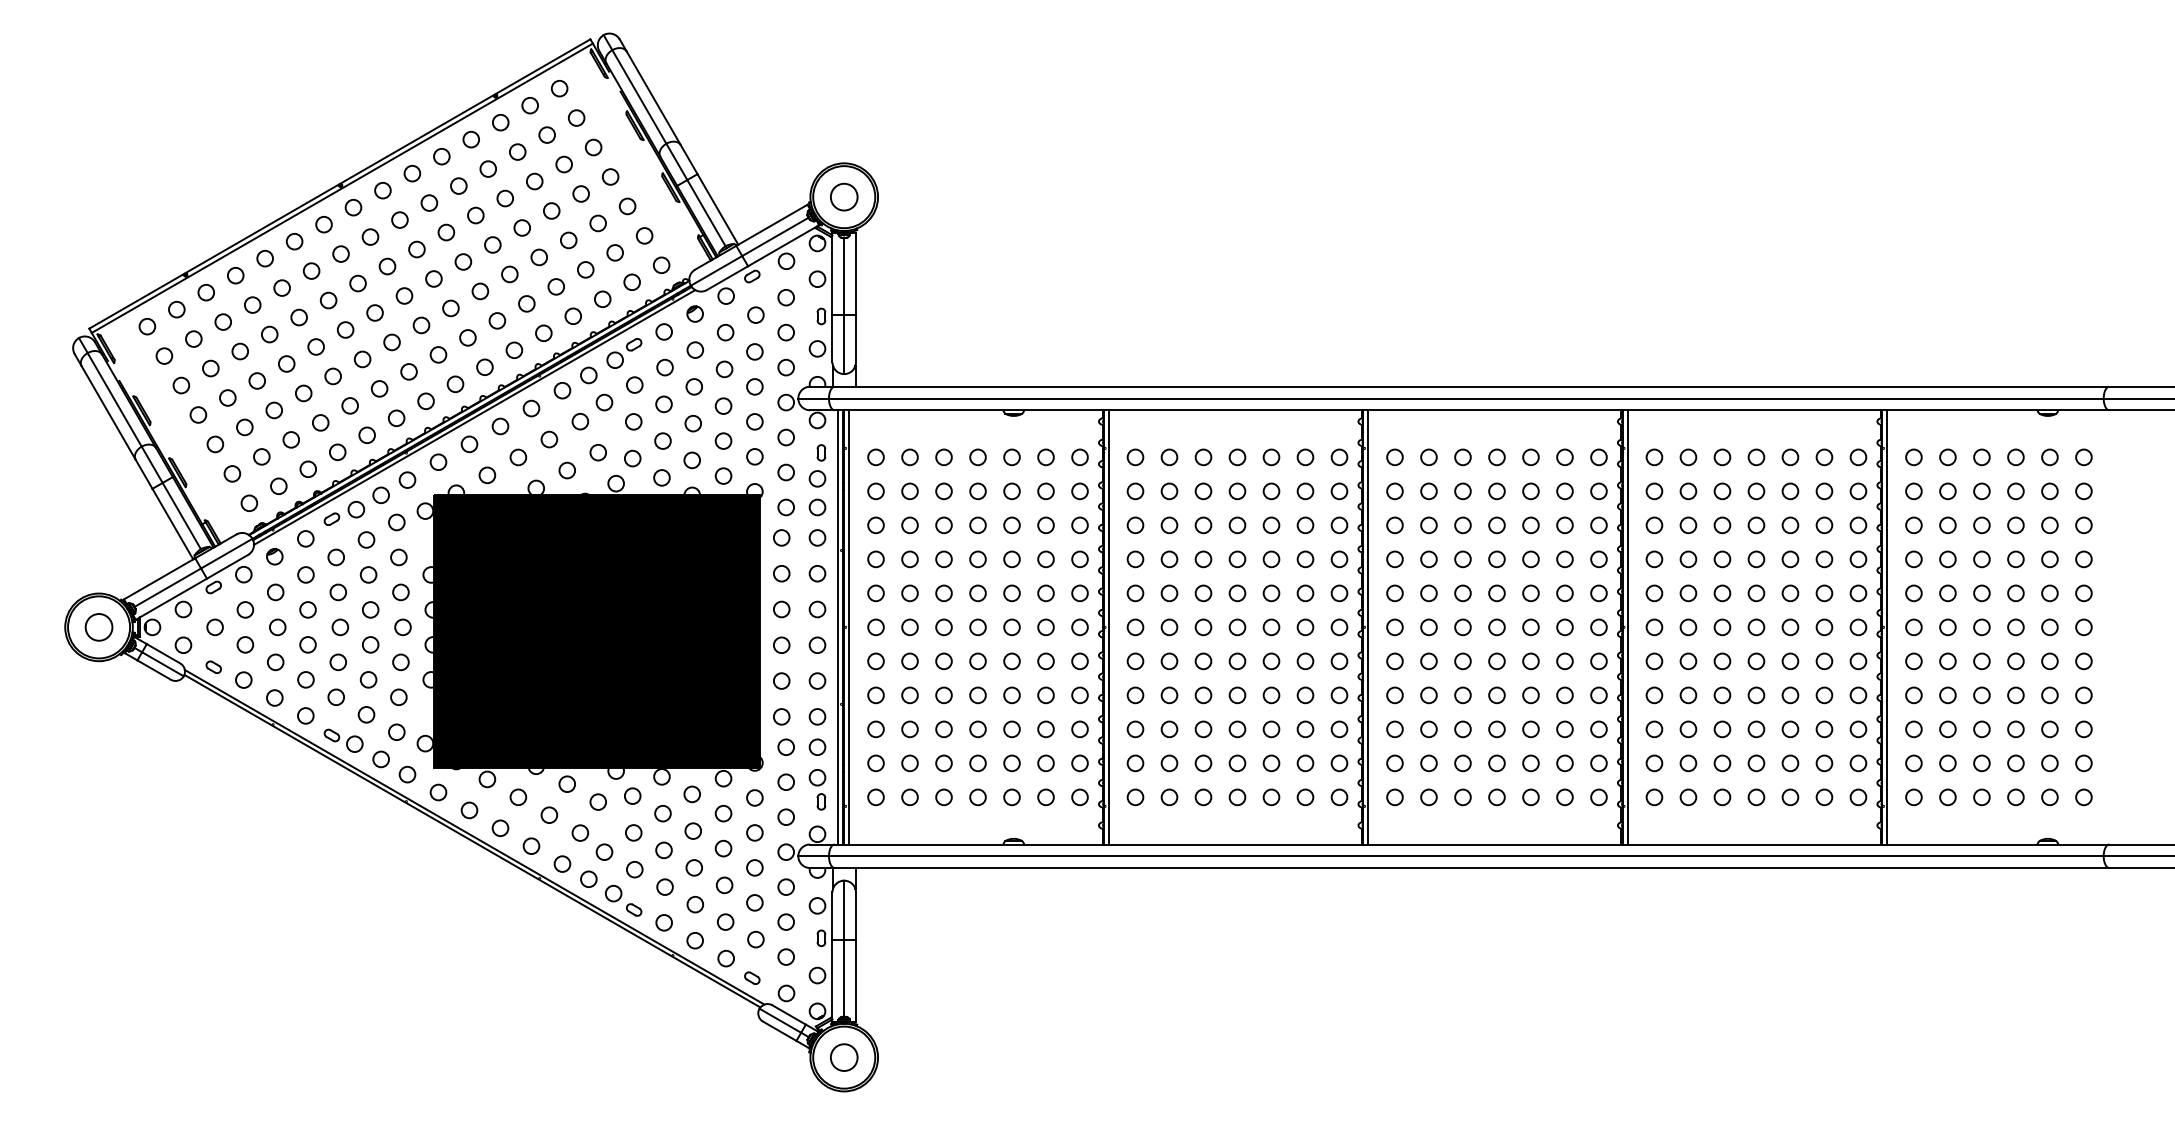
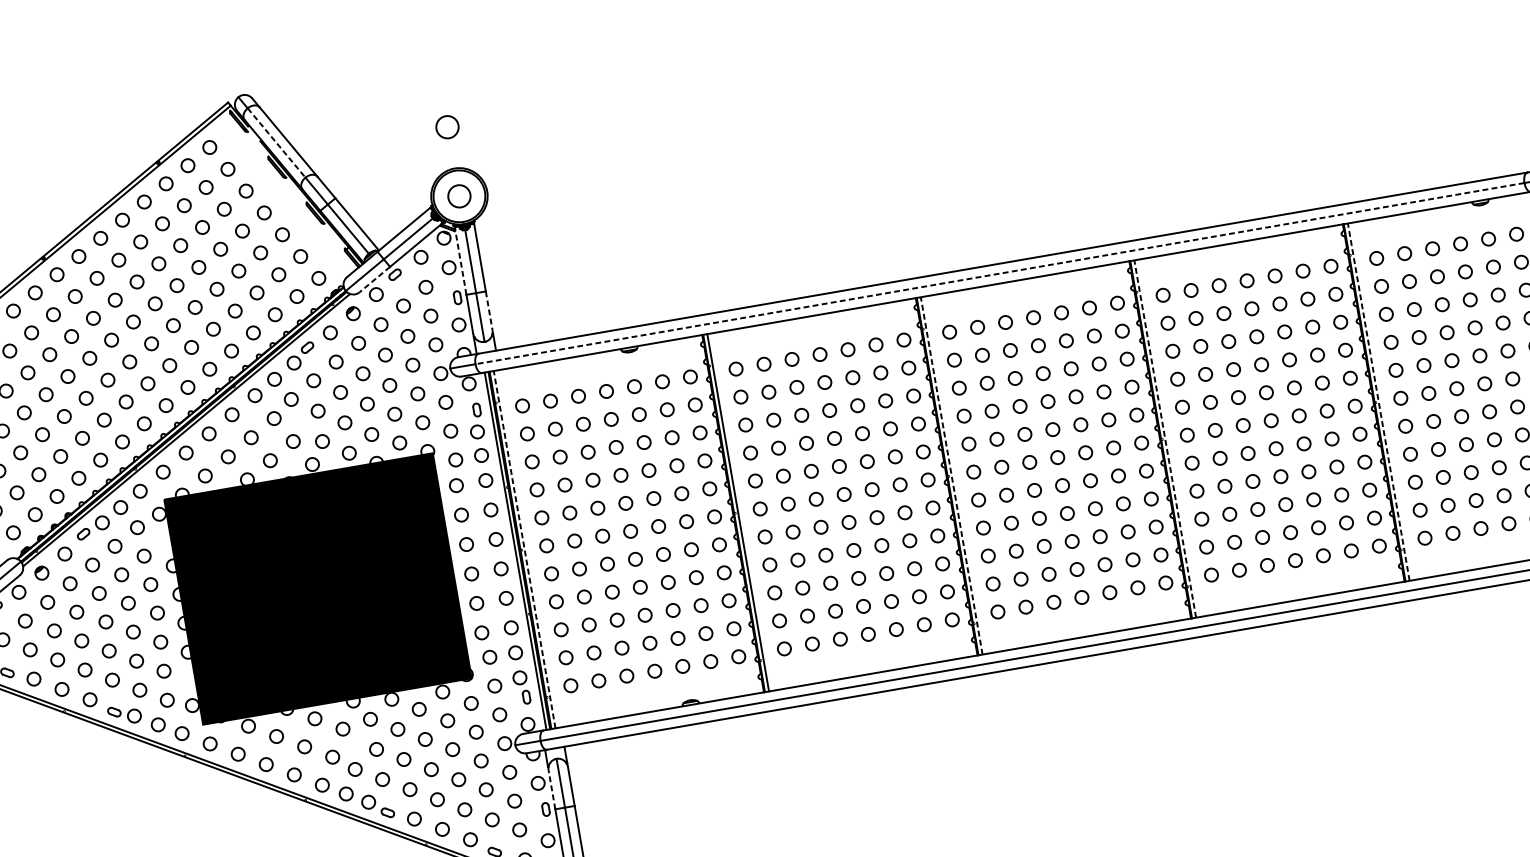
line: (639, 97) -> (276, 143), solid -> dashed
circle: (844, 112) -> (447, 126), added
line: (832, 273) -> (460, 260), solid -> dashed
line: (727, 278) -> (374, 279), solid -> dashed
line: (856, 338) -> (489, 310), solid -> dashed
line: (1465, 398) -> (999, 273), solid -> dashed
line: (849, 626) -> (524, 548), solid -> dashed
line: (1368, 626) -> (951, 475), solid -> dashed
line: (1627, 626) -> (1165, 438), solid -> dashed
line: (1887, 626) -> (1378, 401), solid -> dashed
line: (832, 916) -> (552, 789), solid -> dashed

